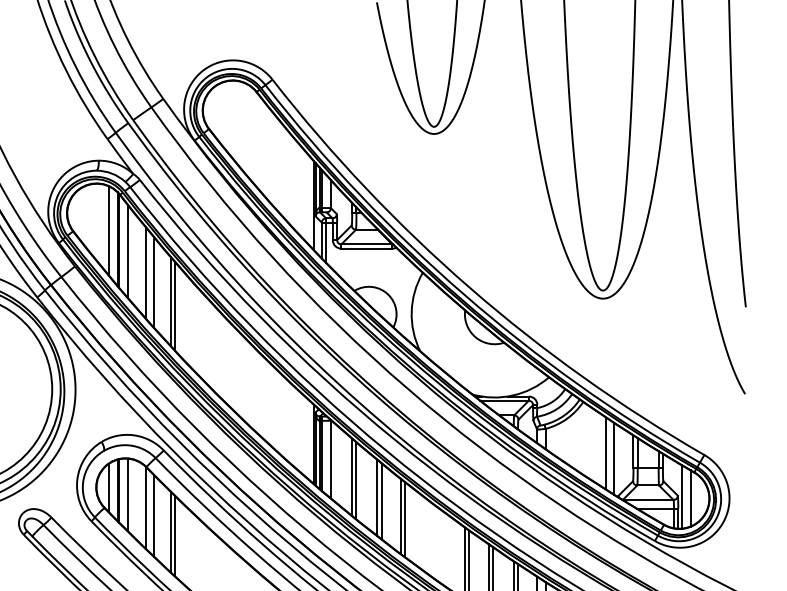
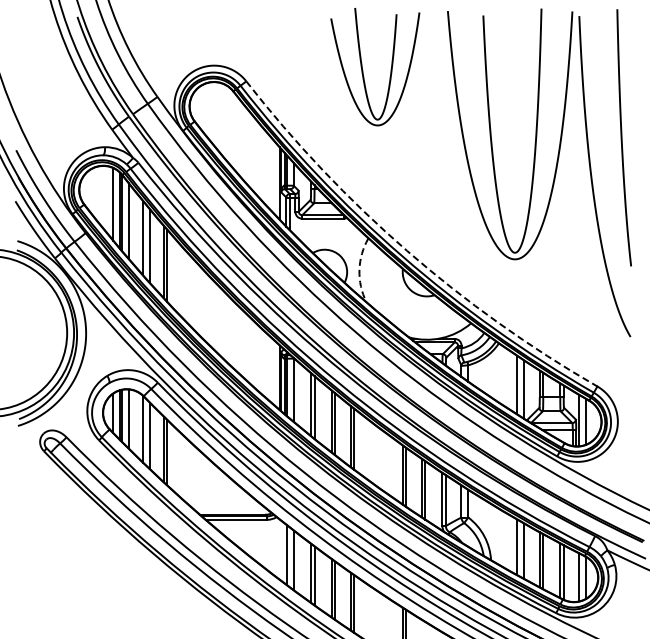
arc: (470, 287) -> (407, 250), solid -> dashed
arc: (411, 312) -> (359, 270), solid -> dashed

